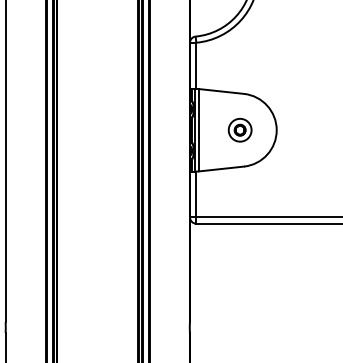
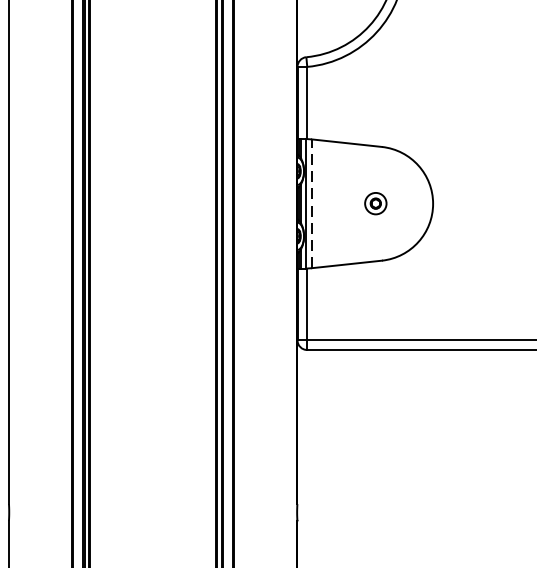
line: (199, 129) -> (312, 202), solid -> dashed
part: (239, 129) -> (374, 202), size x0.6

